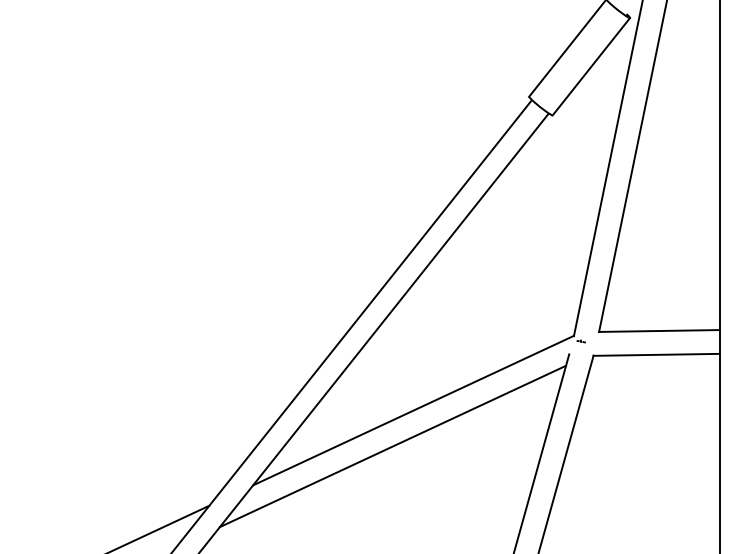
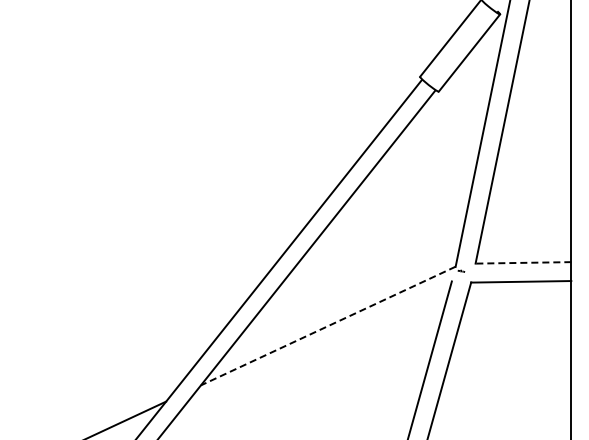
line: (659, 330) -> (523, 262), solid -> dashed
line: (413, 411) -> (328, 326), solid -> dashed
line: (392, 446) -> (311, 354), removed

